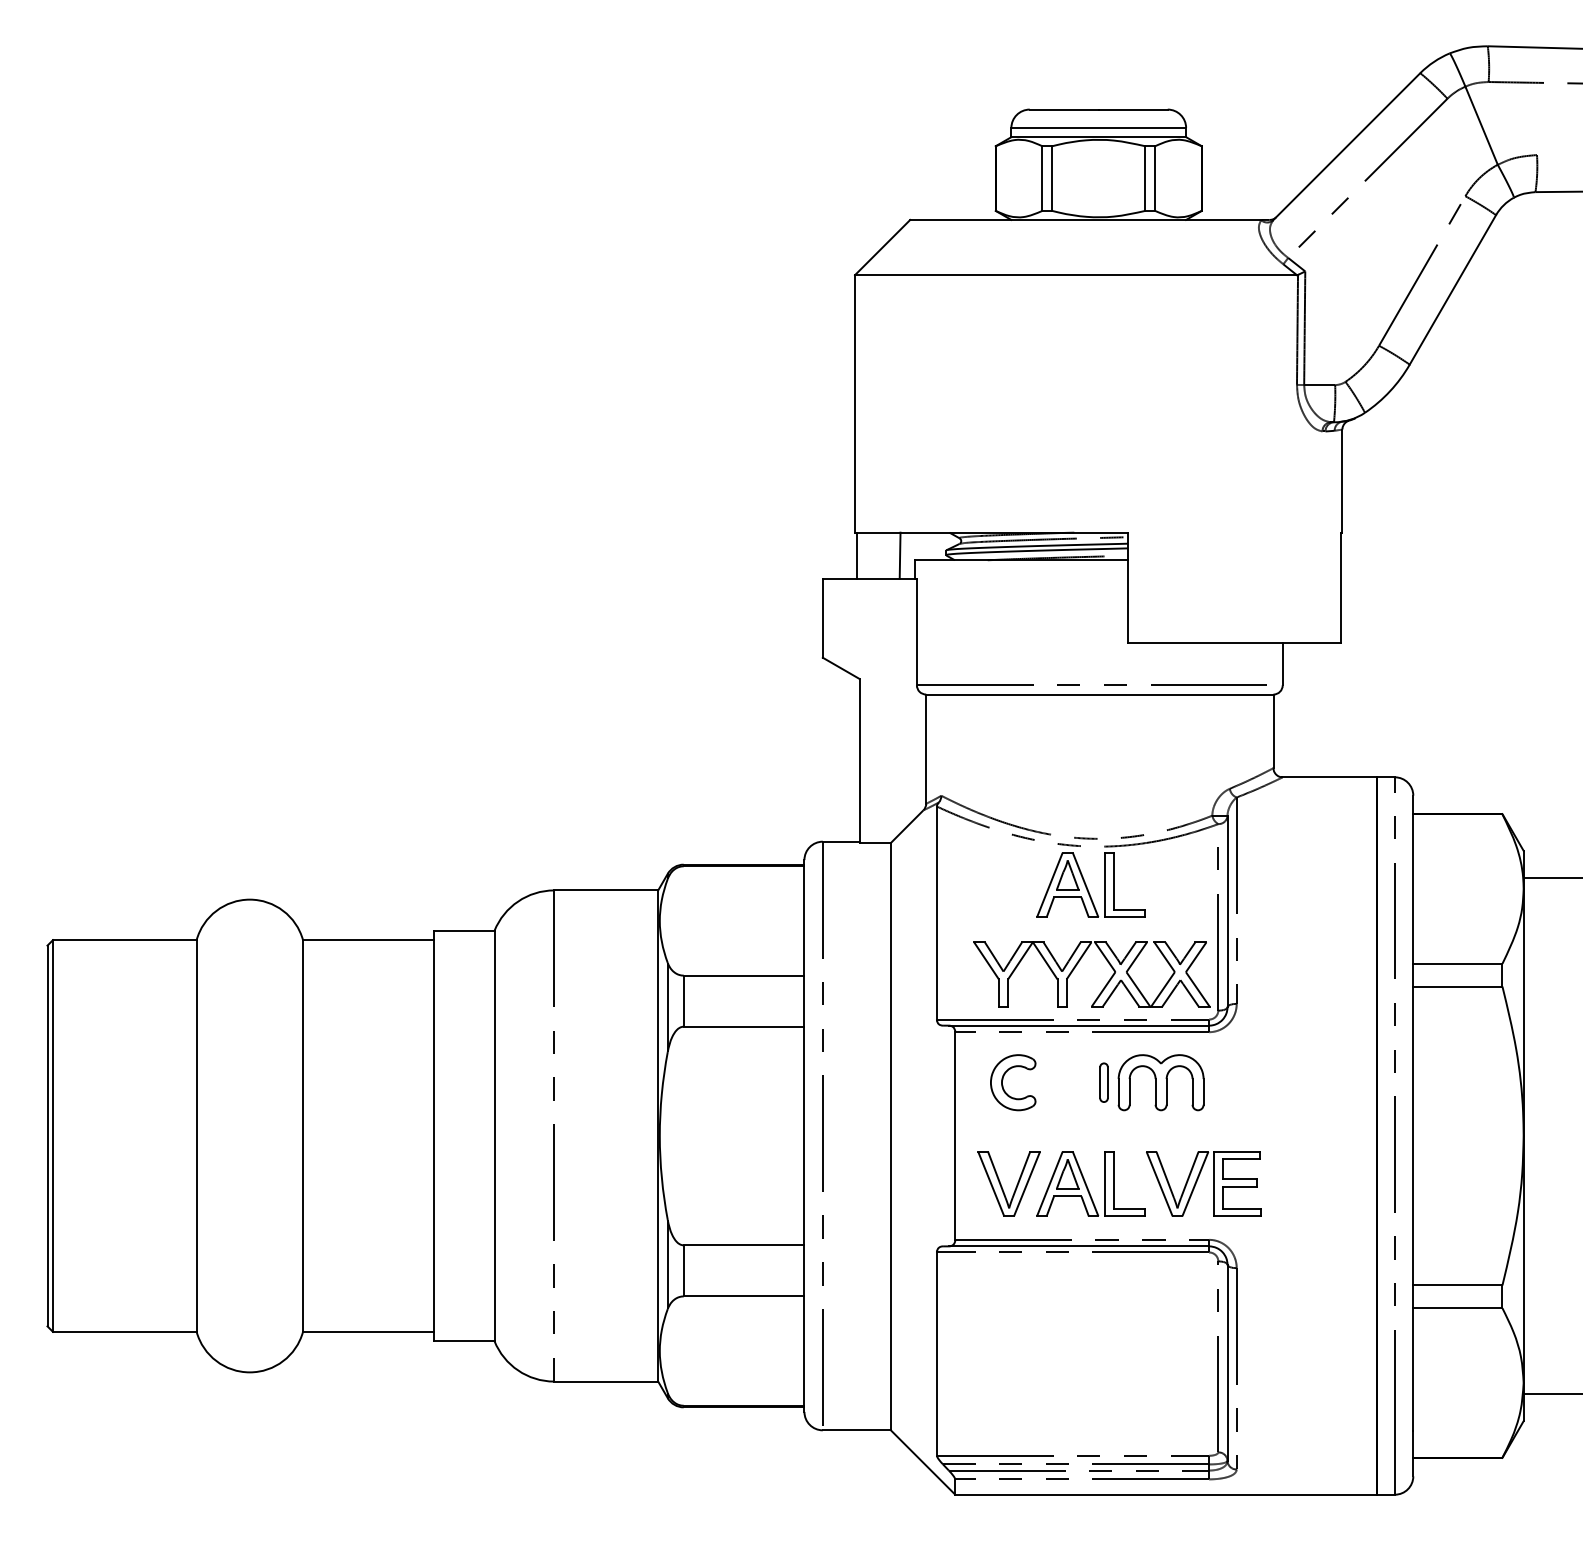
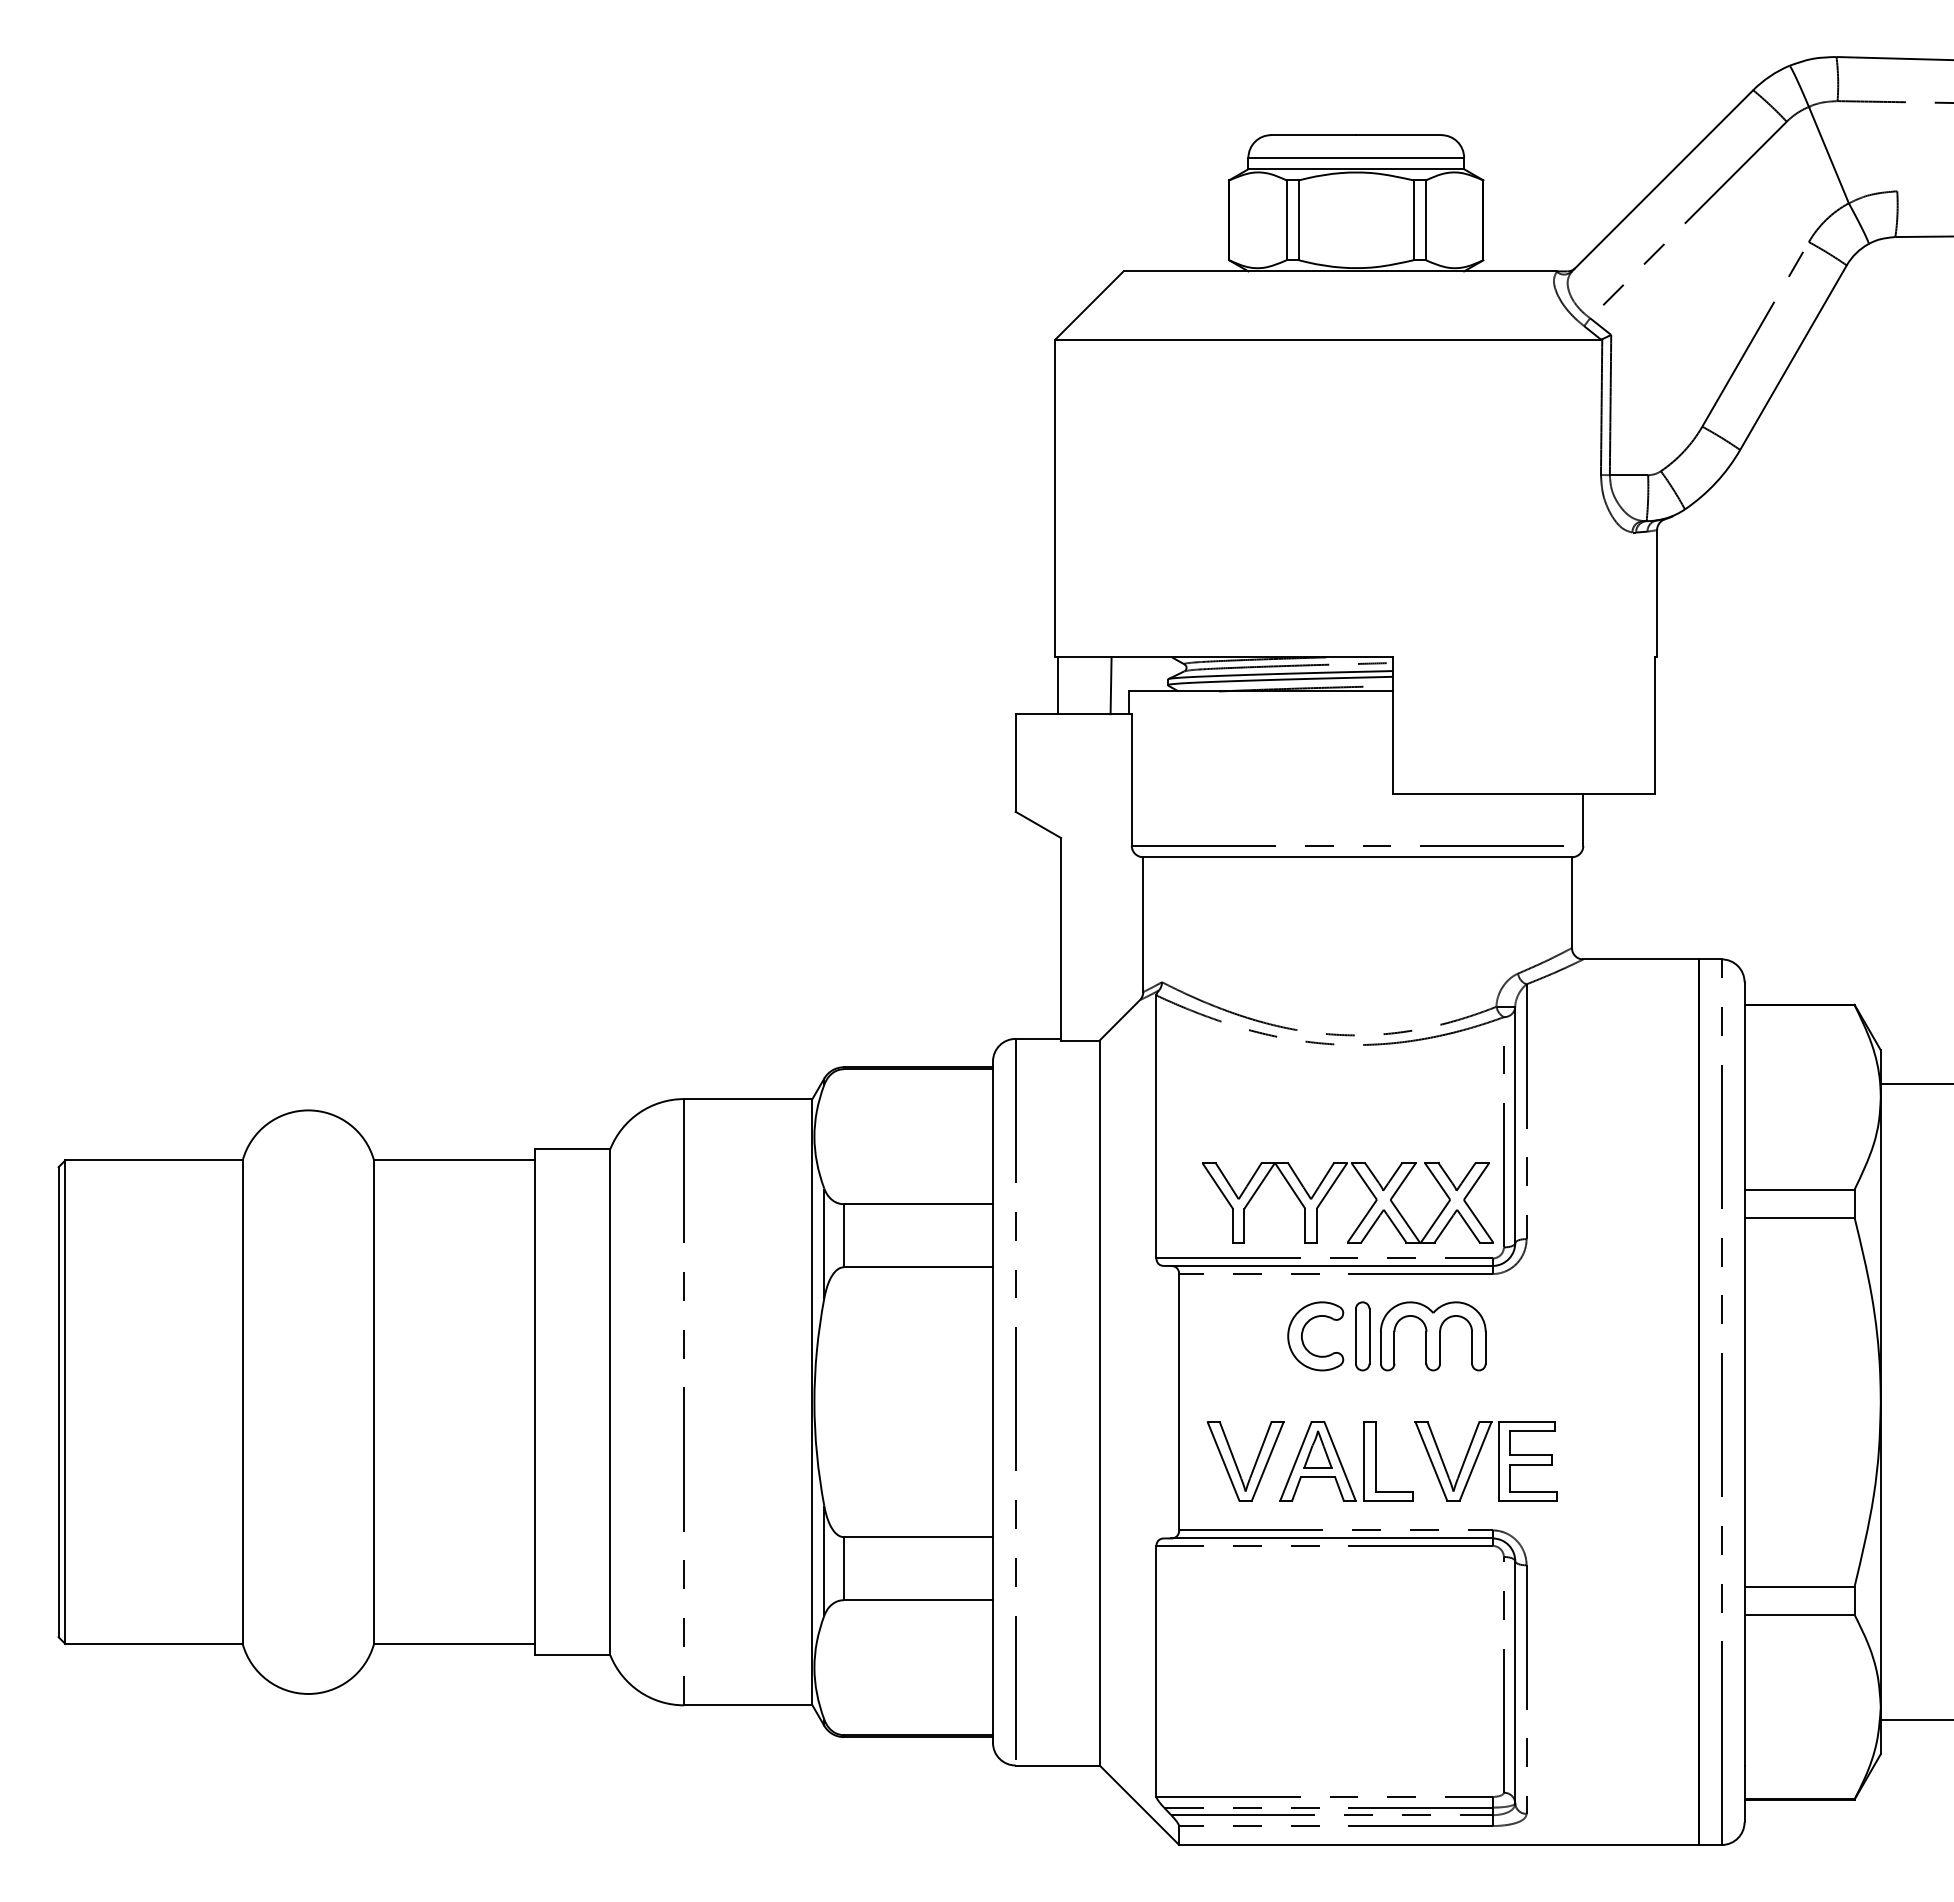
part: (1090, 885) -> (1346, 1092), removed
part: (1003, 1079) -> (1303, 1332), moved
part: (1103, 1082) -> (1362, 1336), size x1.43

